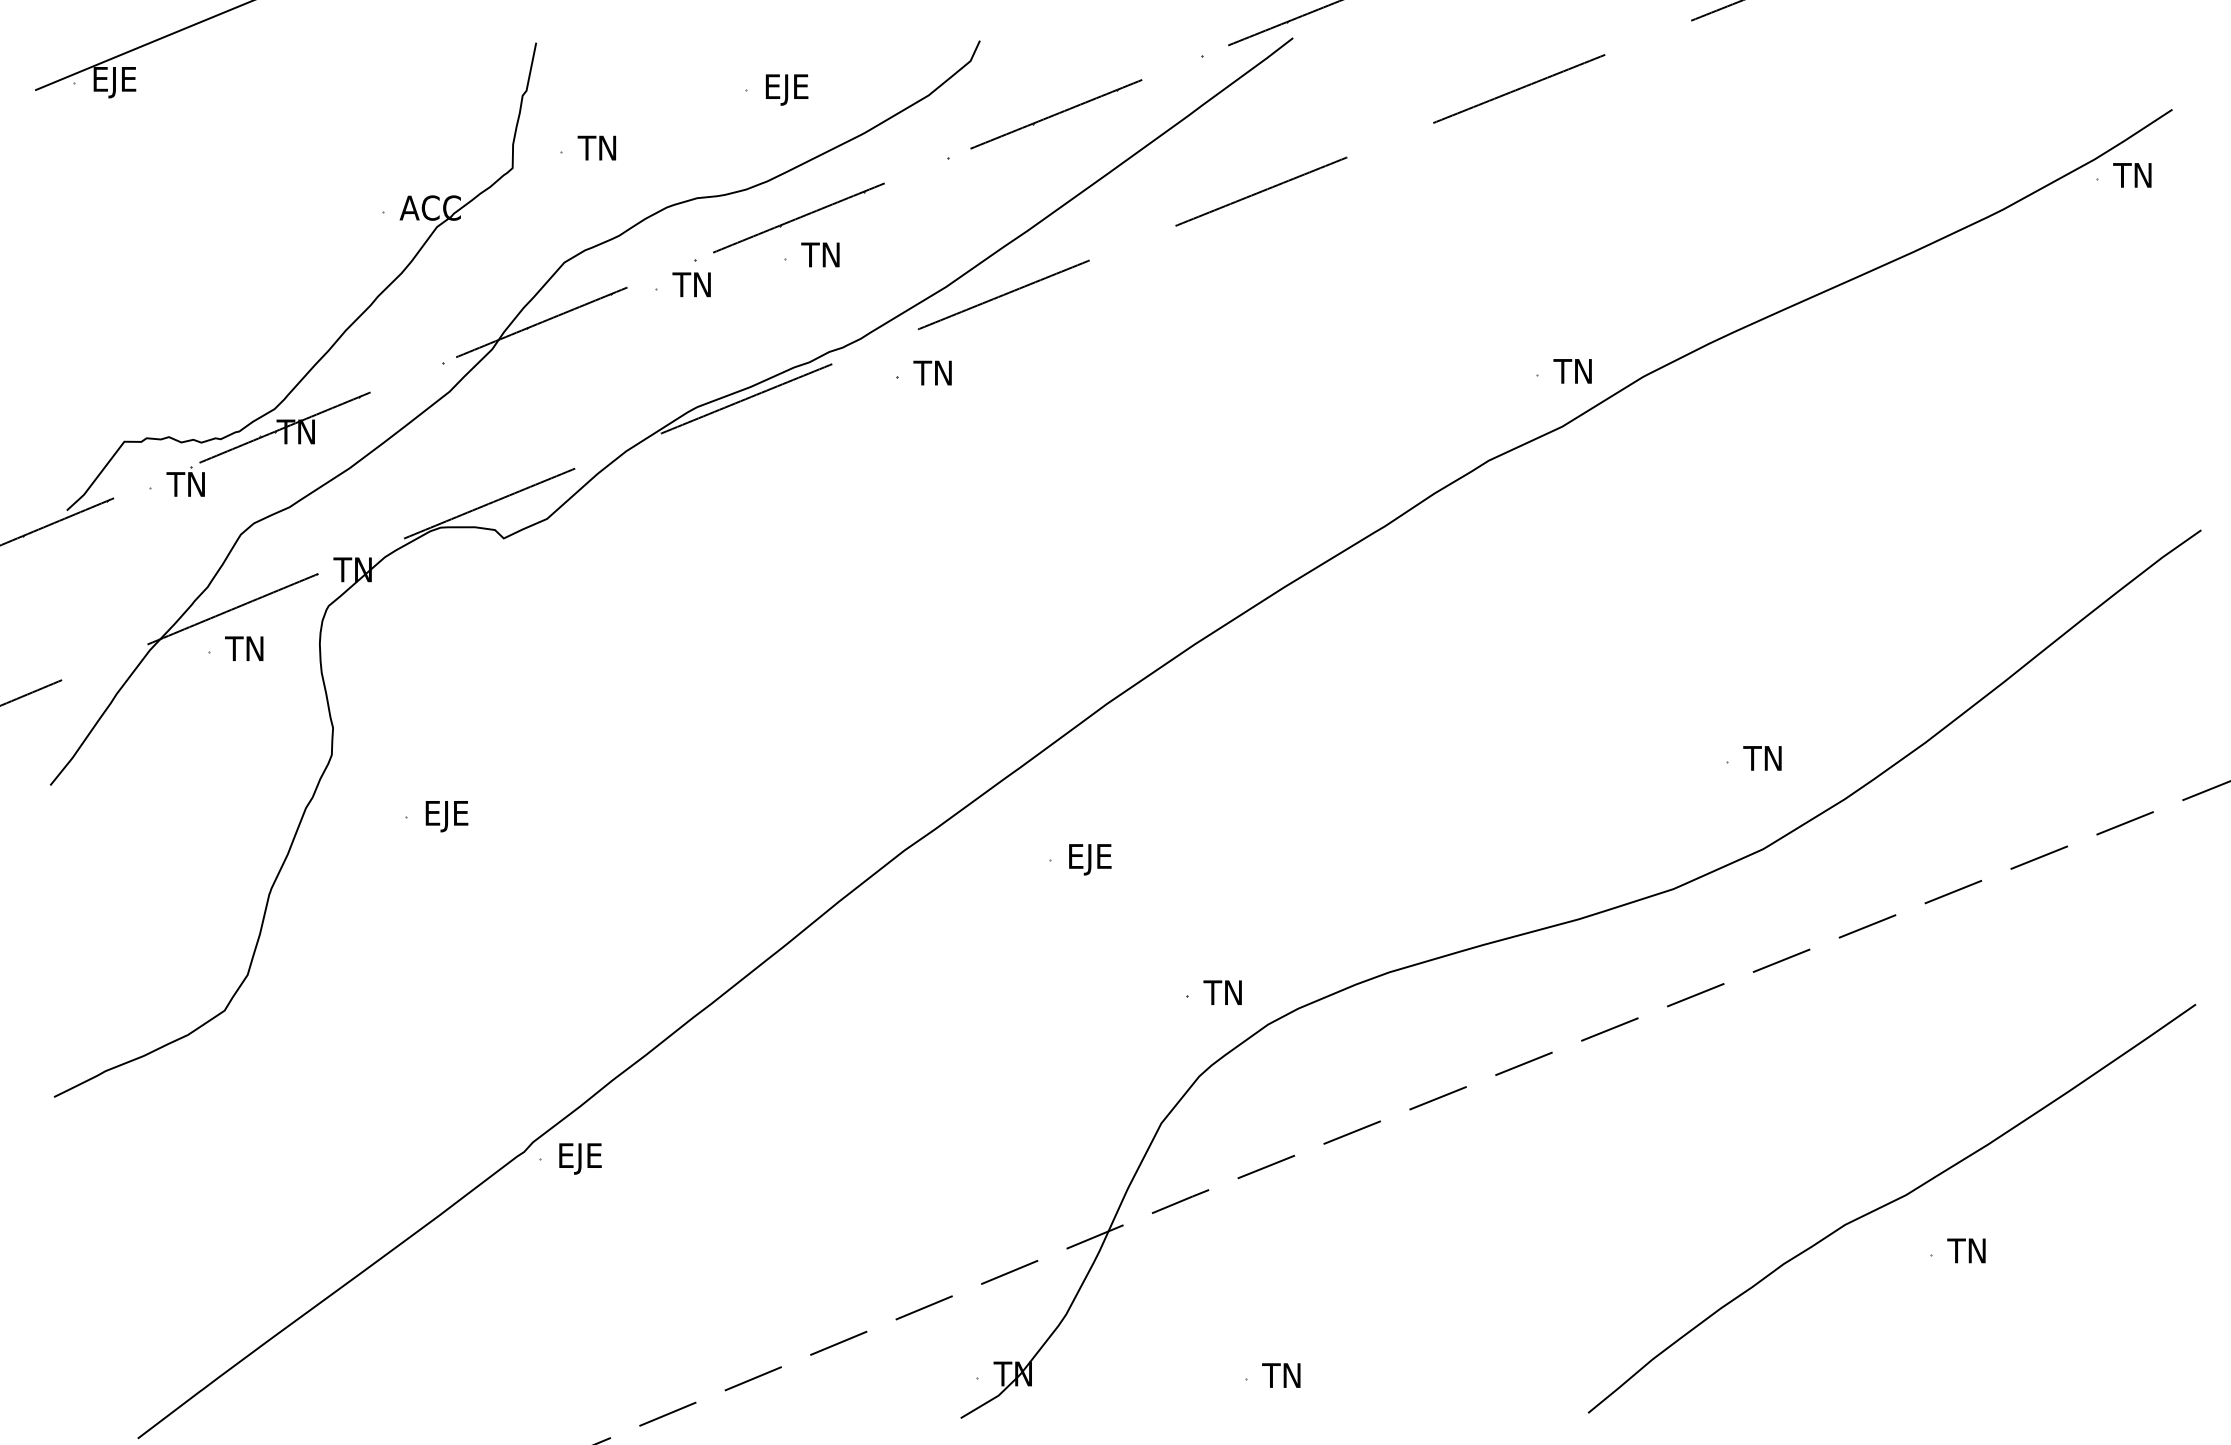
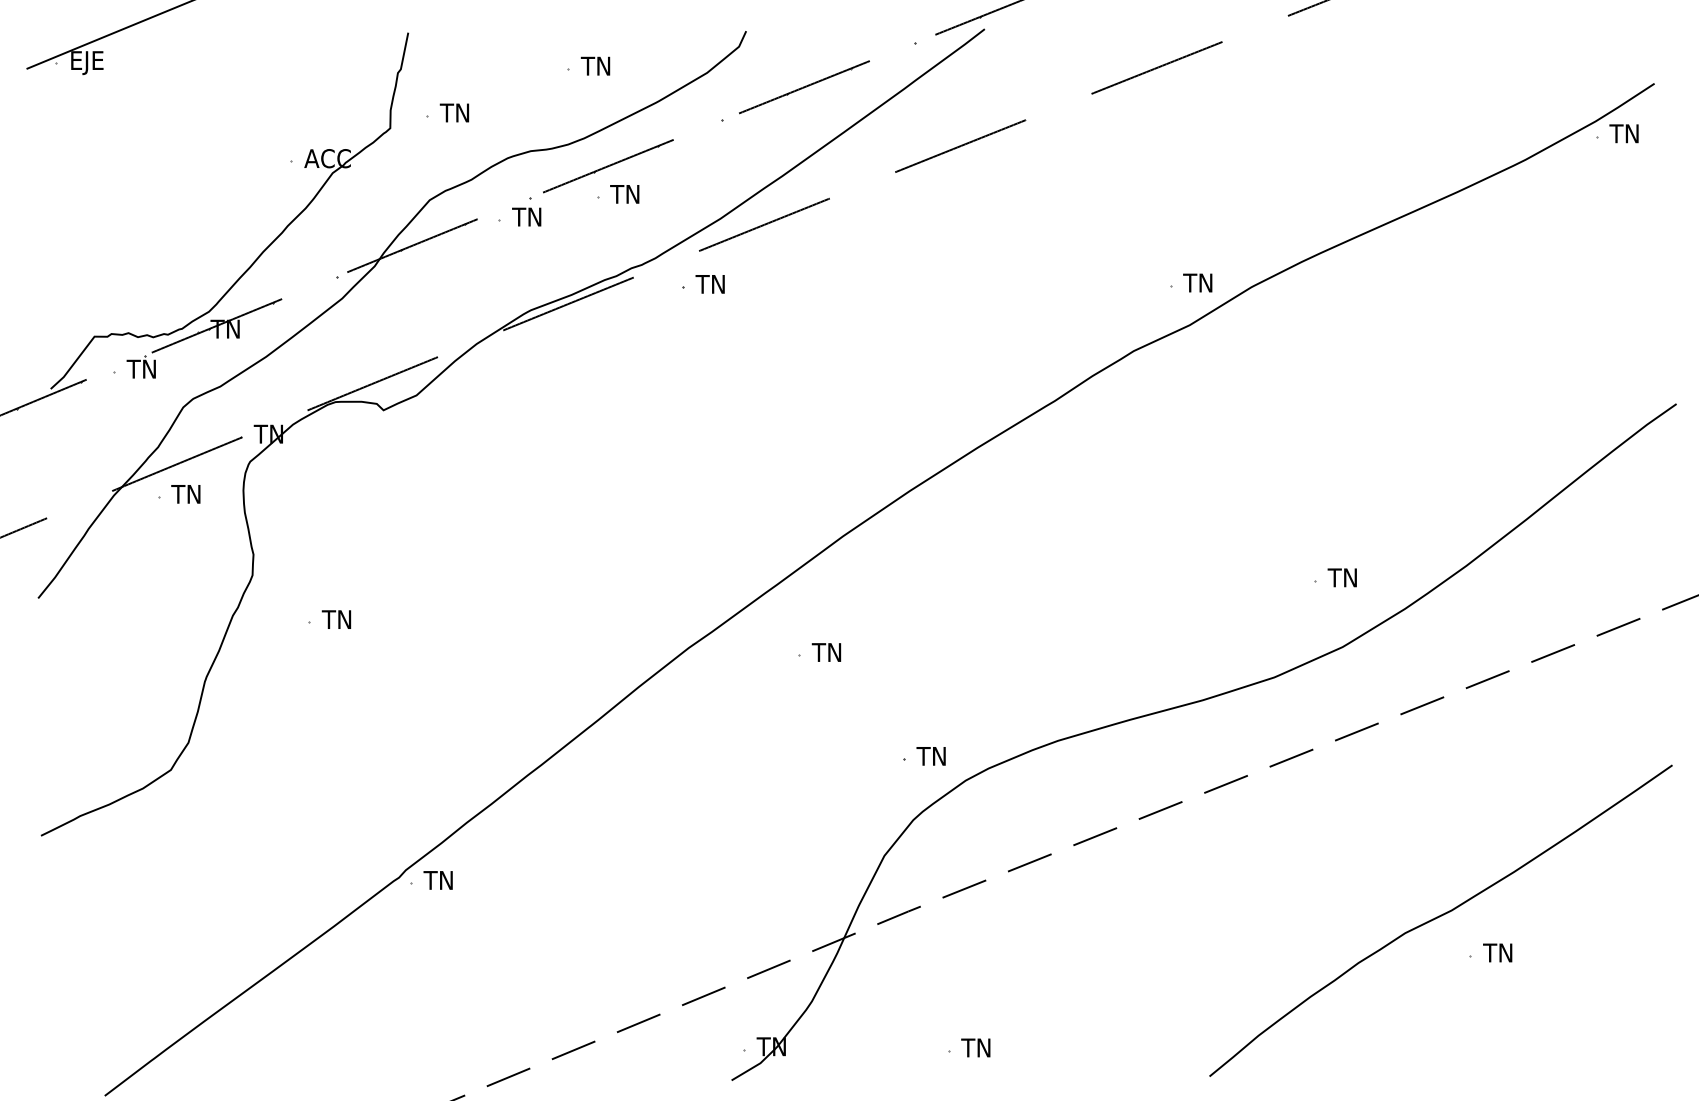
text: (785, 89) -> (598, 68), EJE -> TN
text: (445, 816) -> (339, 622), EJE -> TN
text: (1088, 859) -> (828, 654), EJE -> TN
text: (578, 1158) -> (440, 882), EJE -> TN

